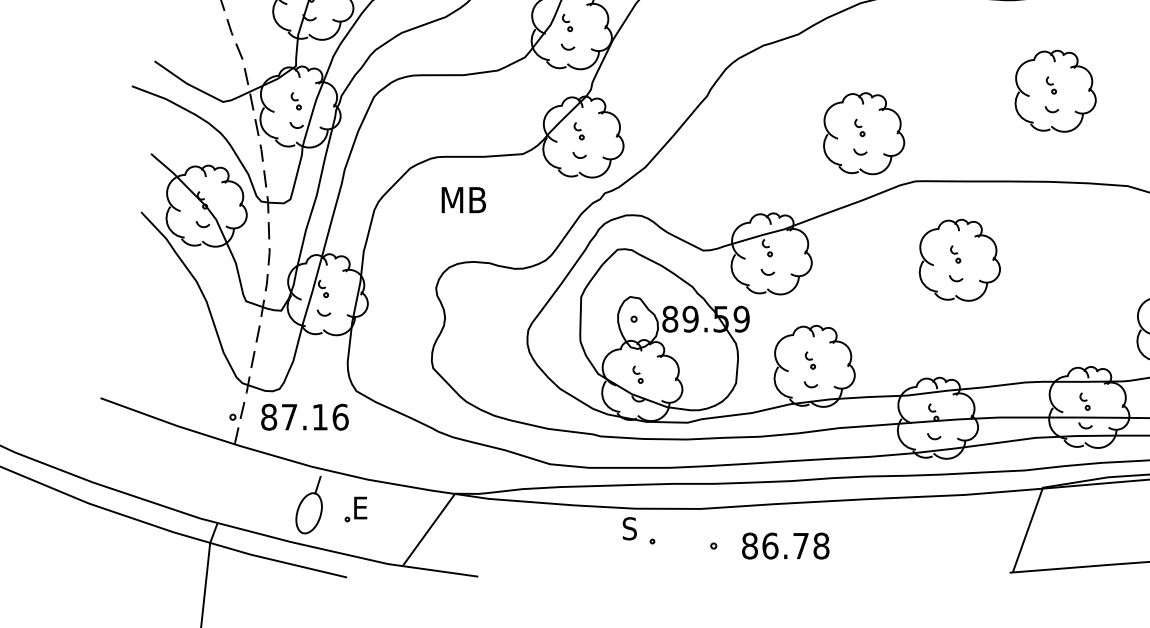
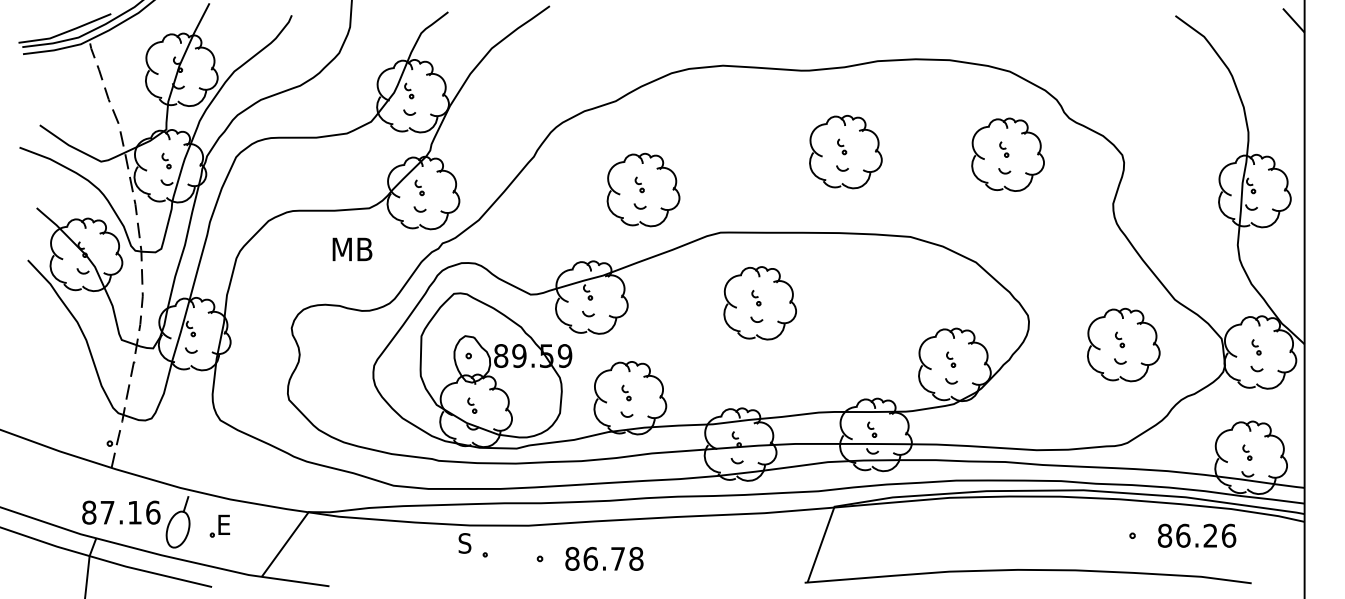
part: (864, 133) -> (643, 189), moved
text: (463, 200) -> (352, 249), moved
text: (305, 417) -> (121, 512), moved

